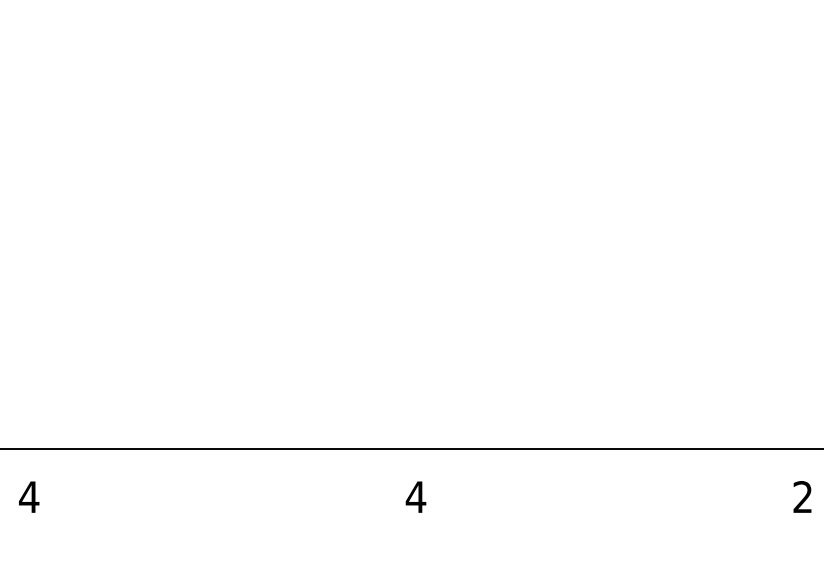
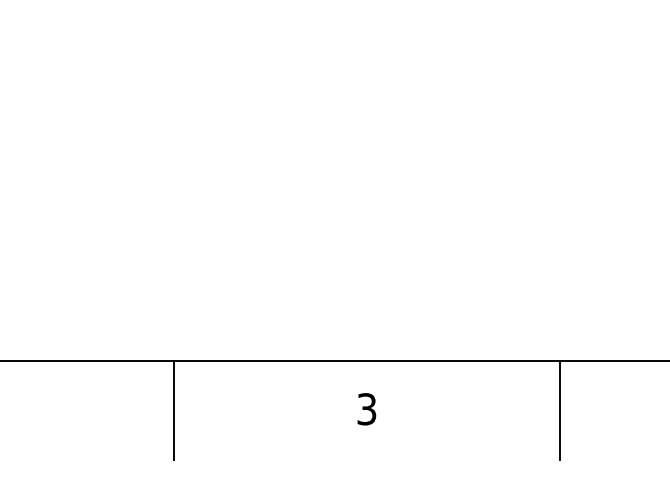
text: (415, 497) -> (366, 409), 4 -> 3
line: (222, 498) -> (173, 410), added
line: (609, 498) -> (560, 410), added

